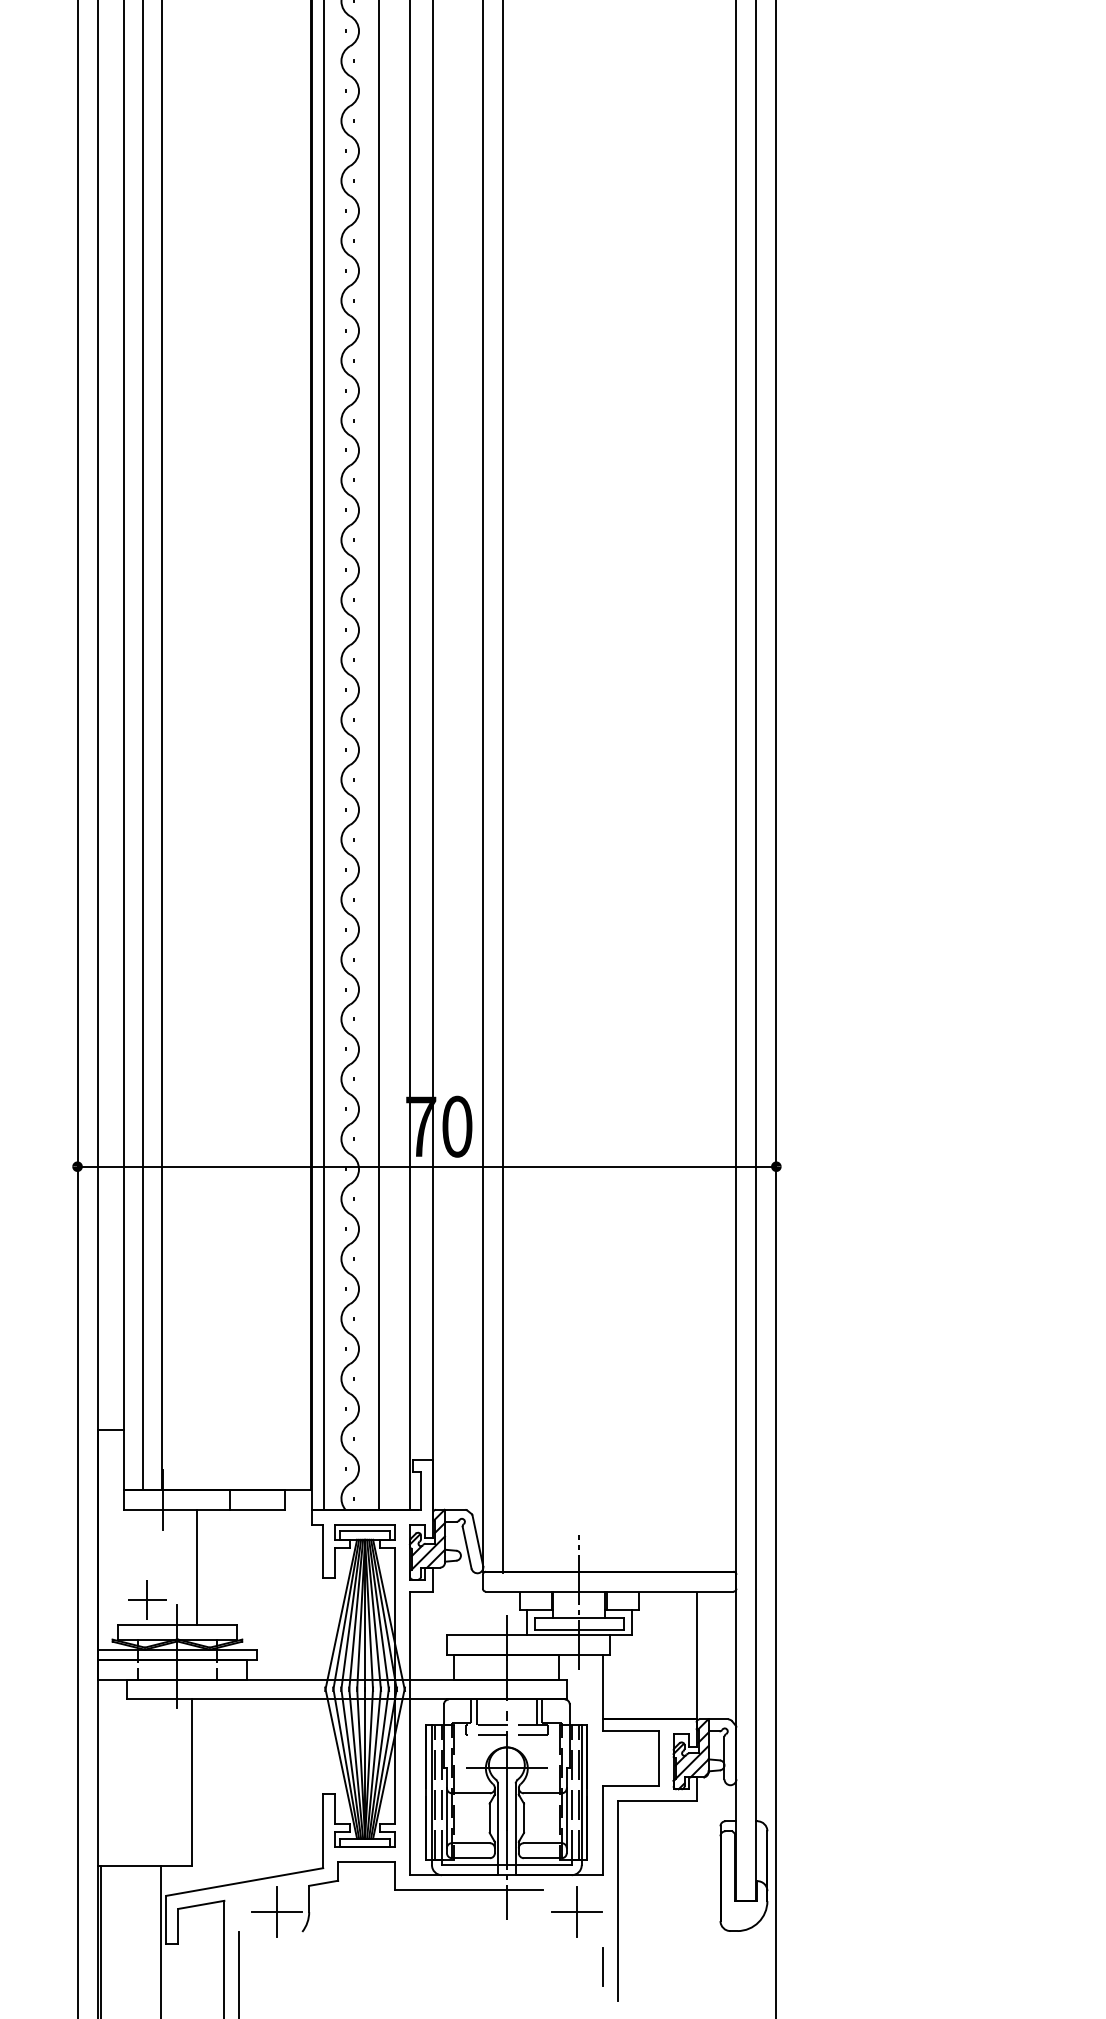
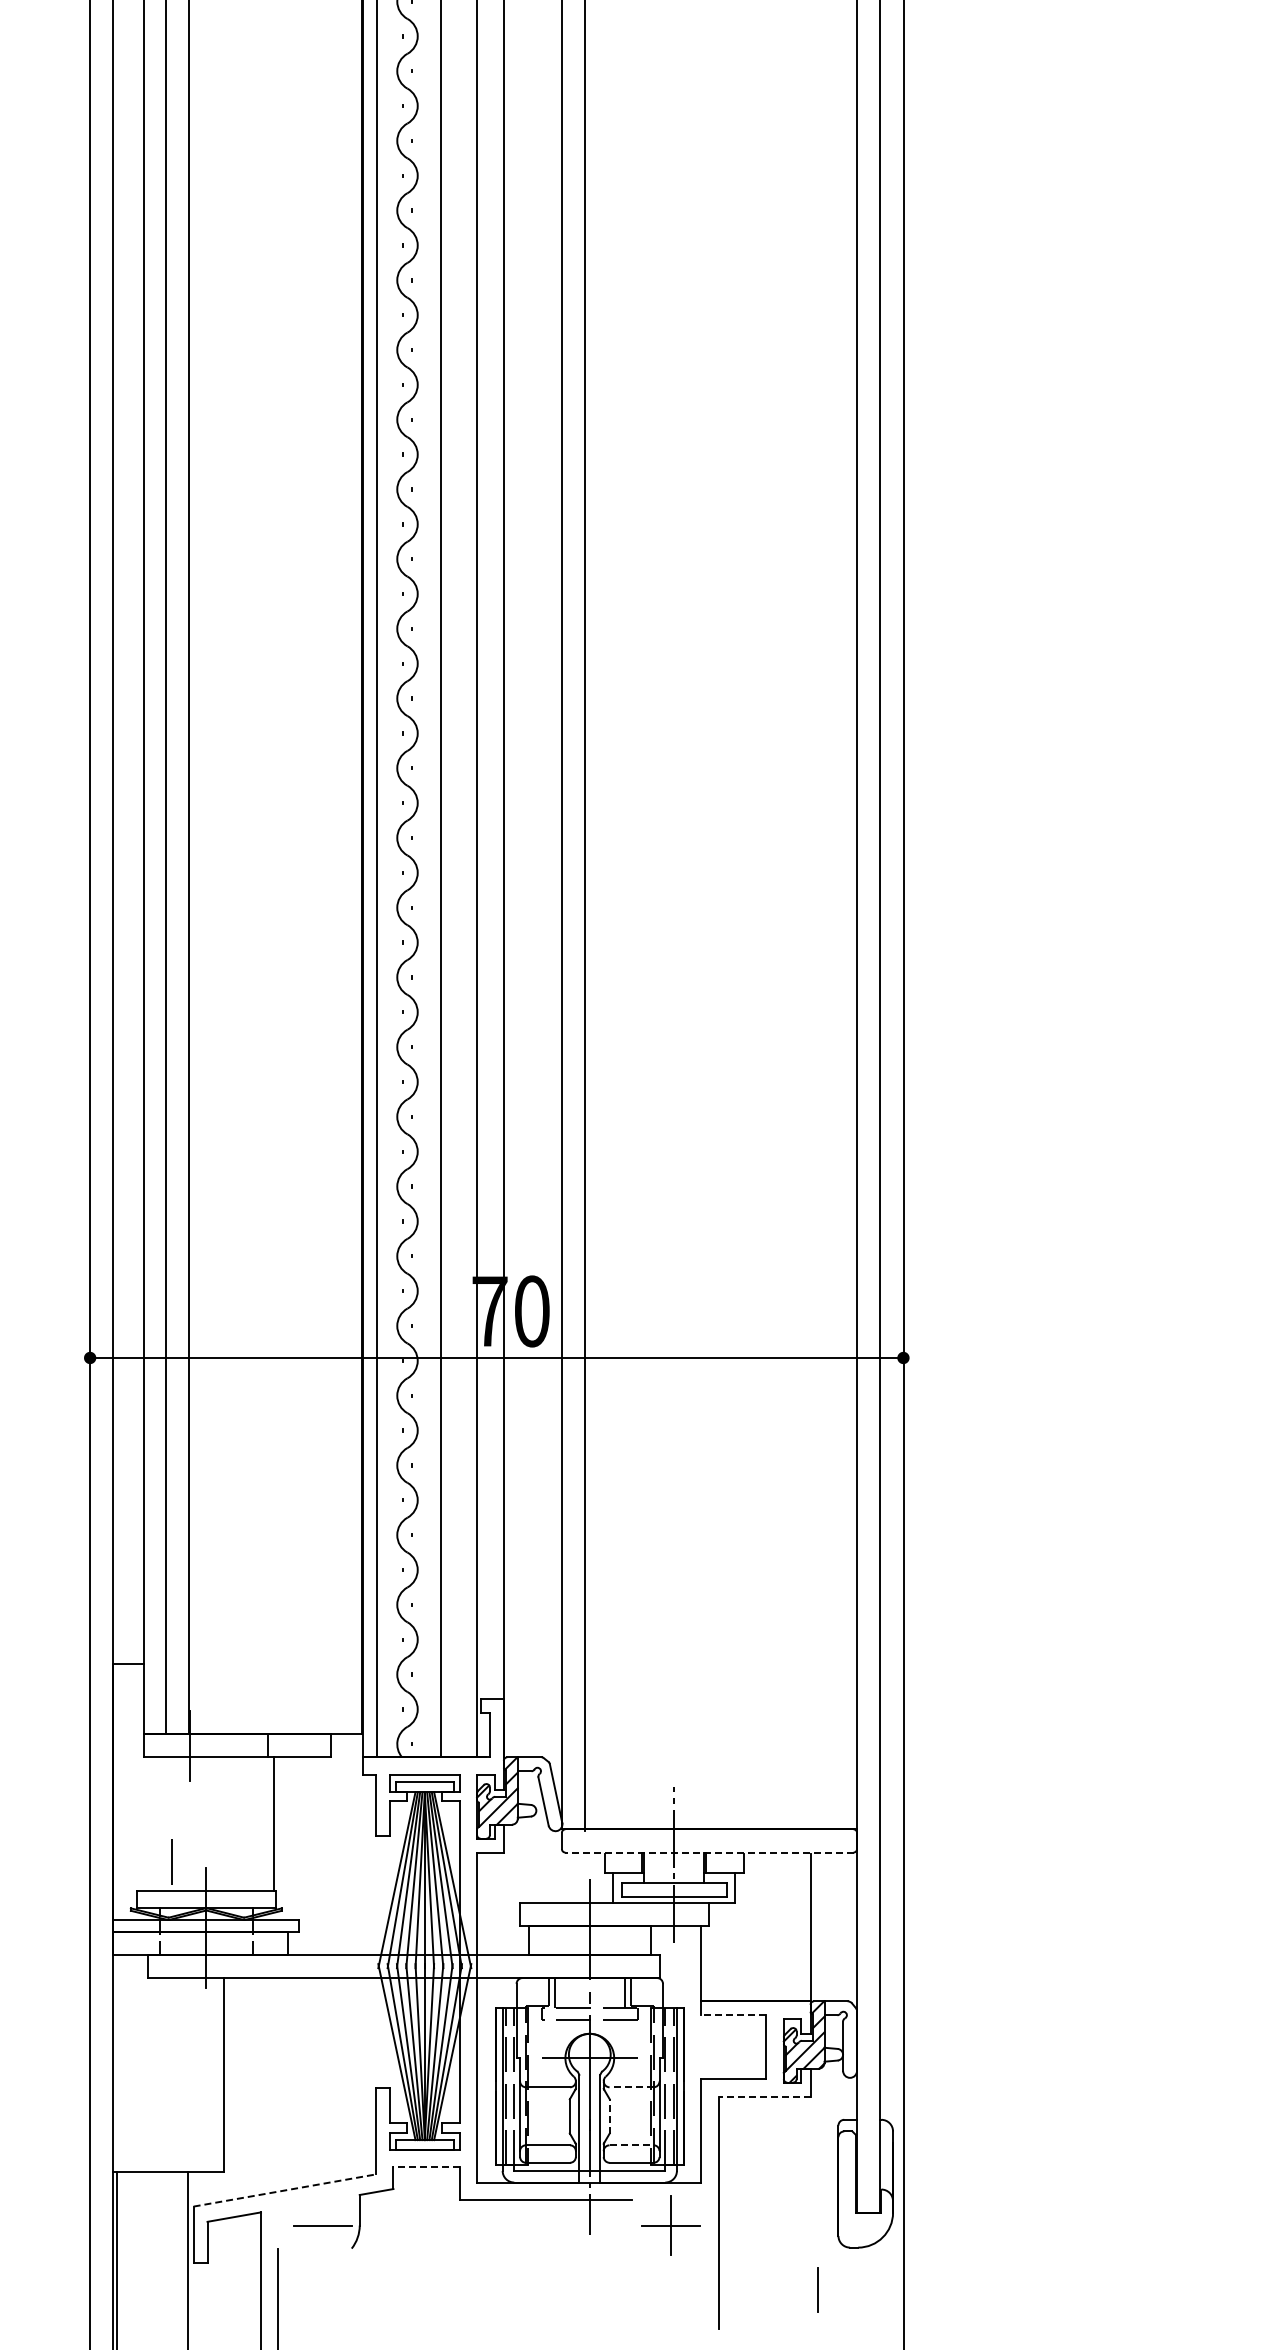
line: (197, 1566) -> (273, 1823), moved
line: (608, 1591) -> (708, 1852), solid -> dashed
line: (147, 1599) -> (171, 1861), removed
line: (630, 1731) -> (733, 2015), solid -> dashed
line: (542, 1793) -> (631, 2087), solid -> dashed
line: (656, 1801) -> (764, 2096), solid -> dashed
line: (523, 1817) -> (609, 2115), solid -> dashed
line: (543, 1843) -> (632, 2145), solid -> dashed
line: (366, 1862) -> (426, 2167), solid -> dashed
line: (244, 1882) -> (284, 2190), solid -> dashed
line: (277, 1912) -> (322, 2225), removed
line: (601, 1967) -> (817, 2289), moved

